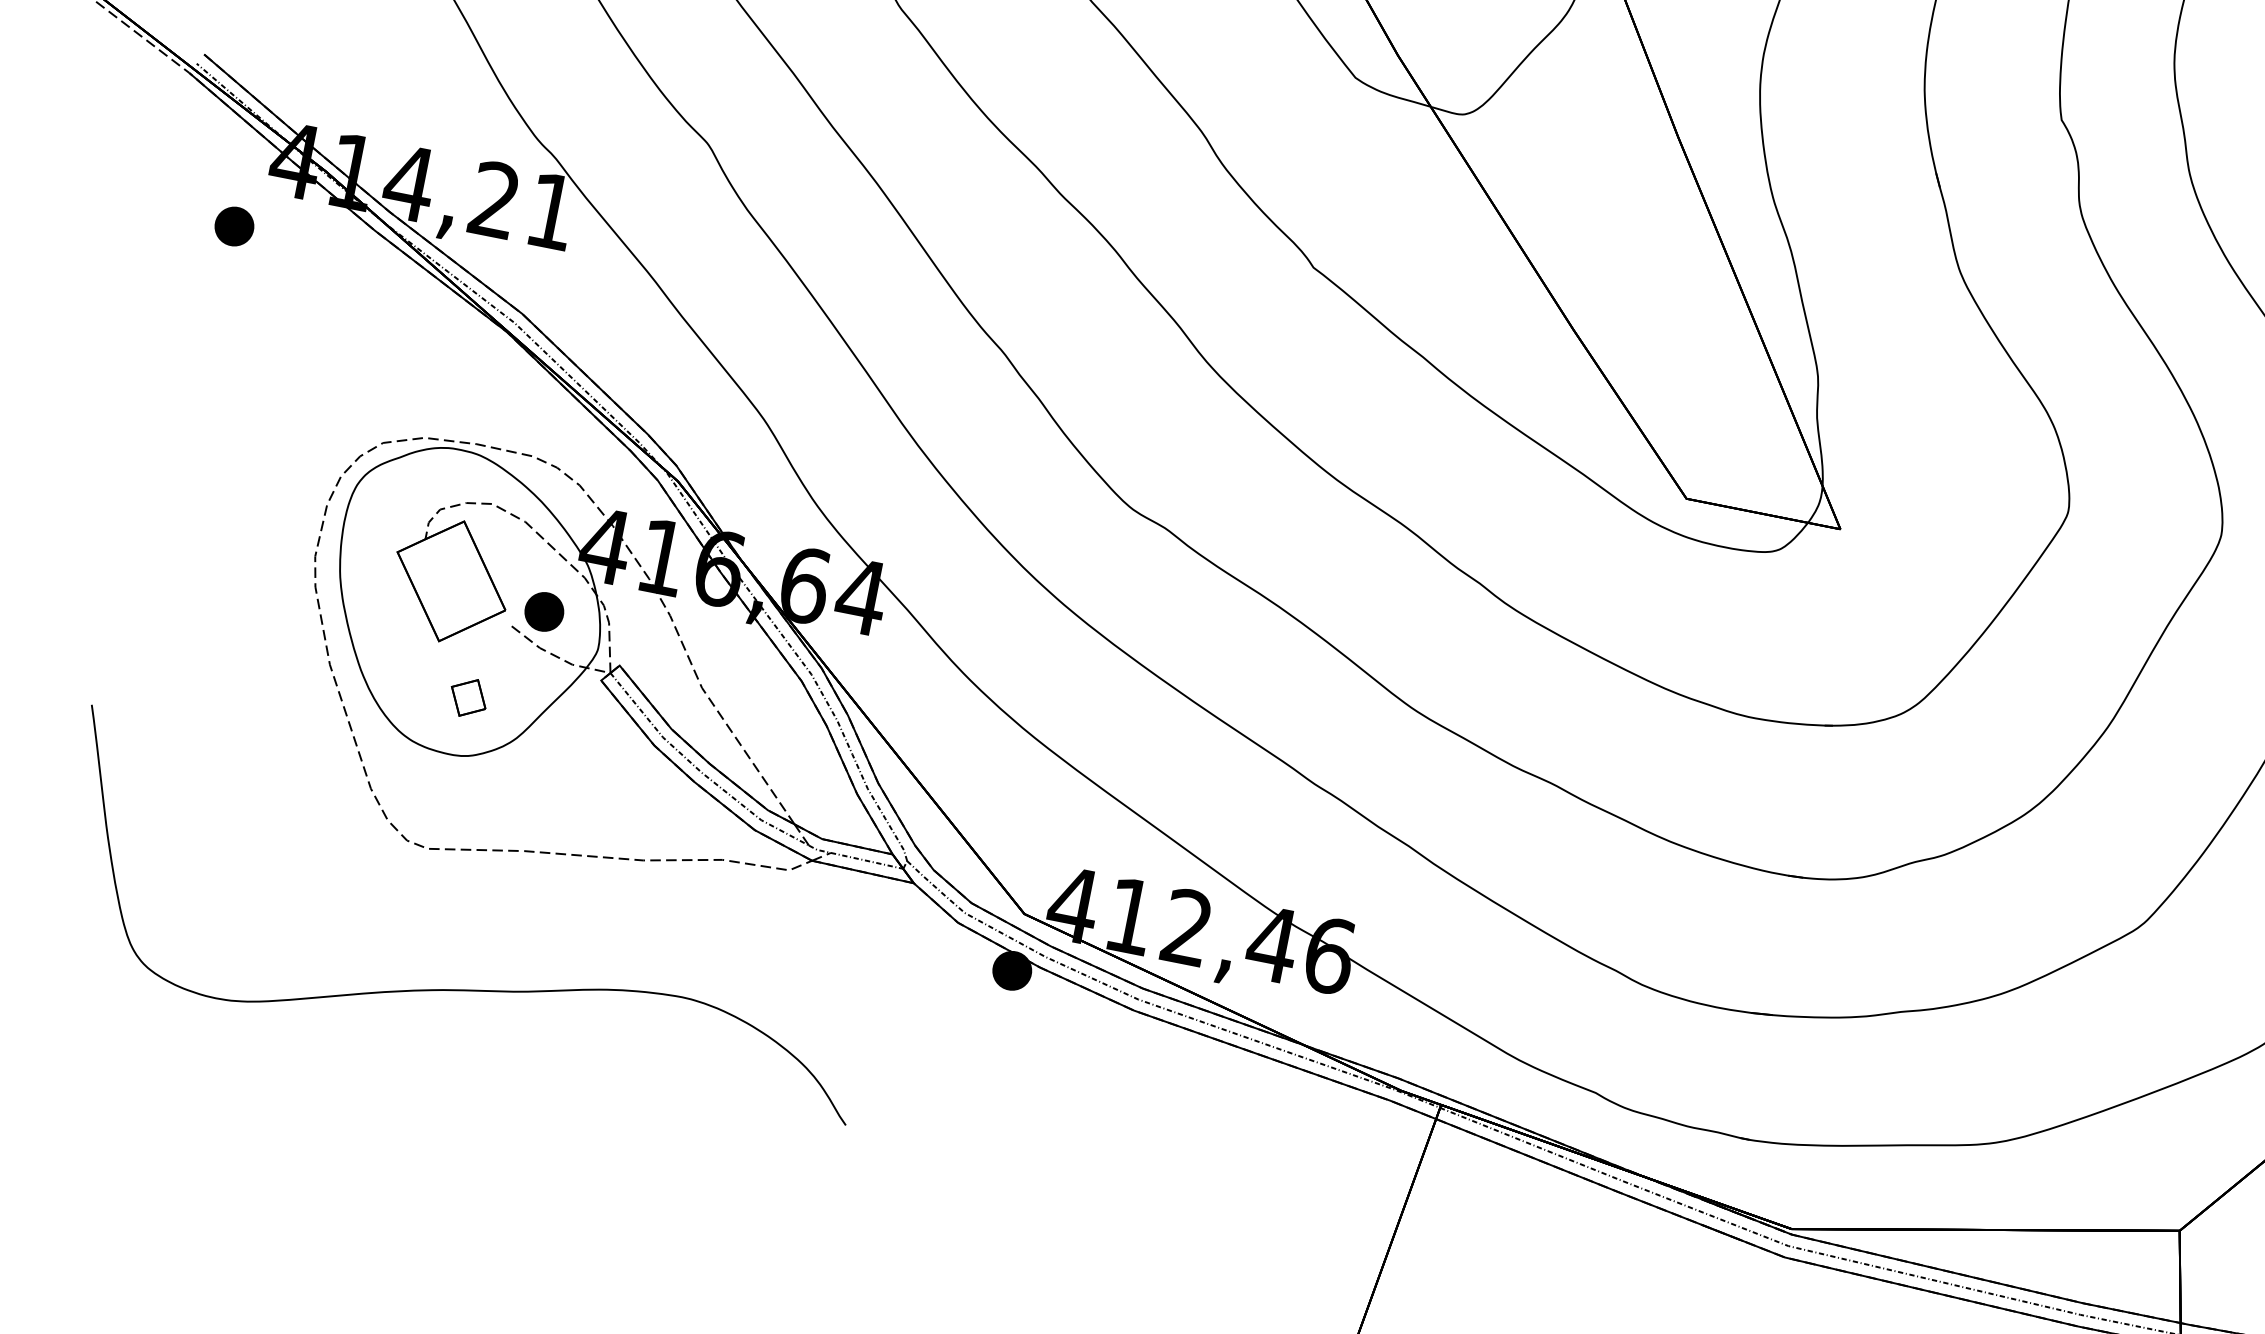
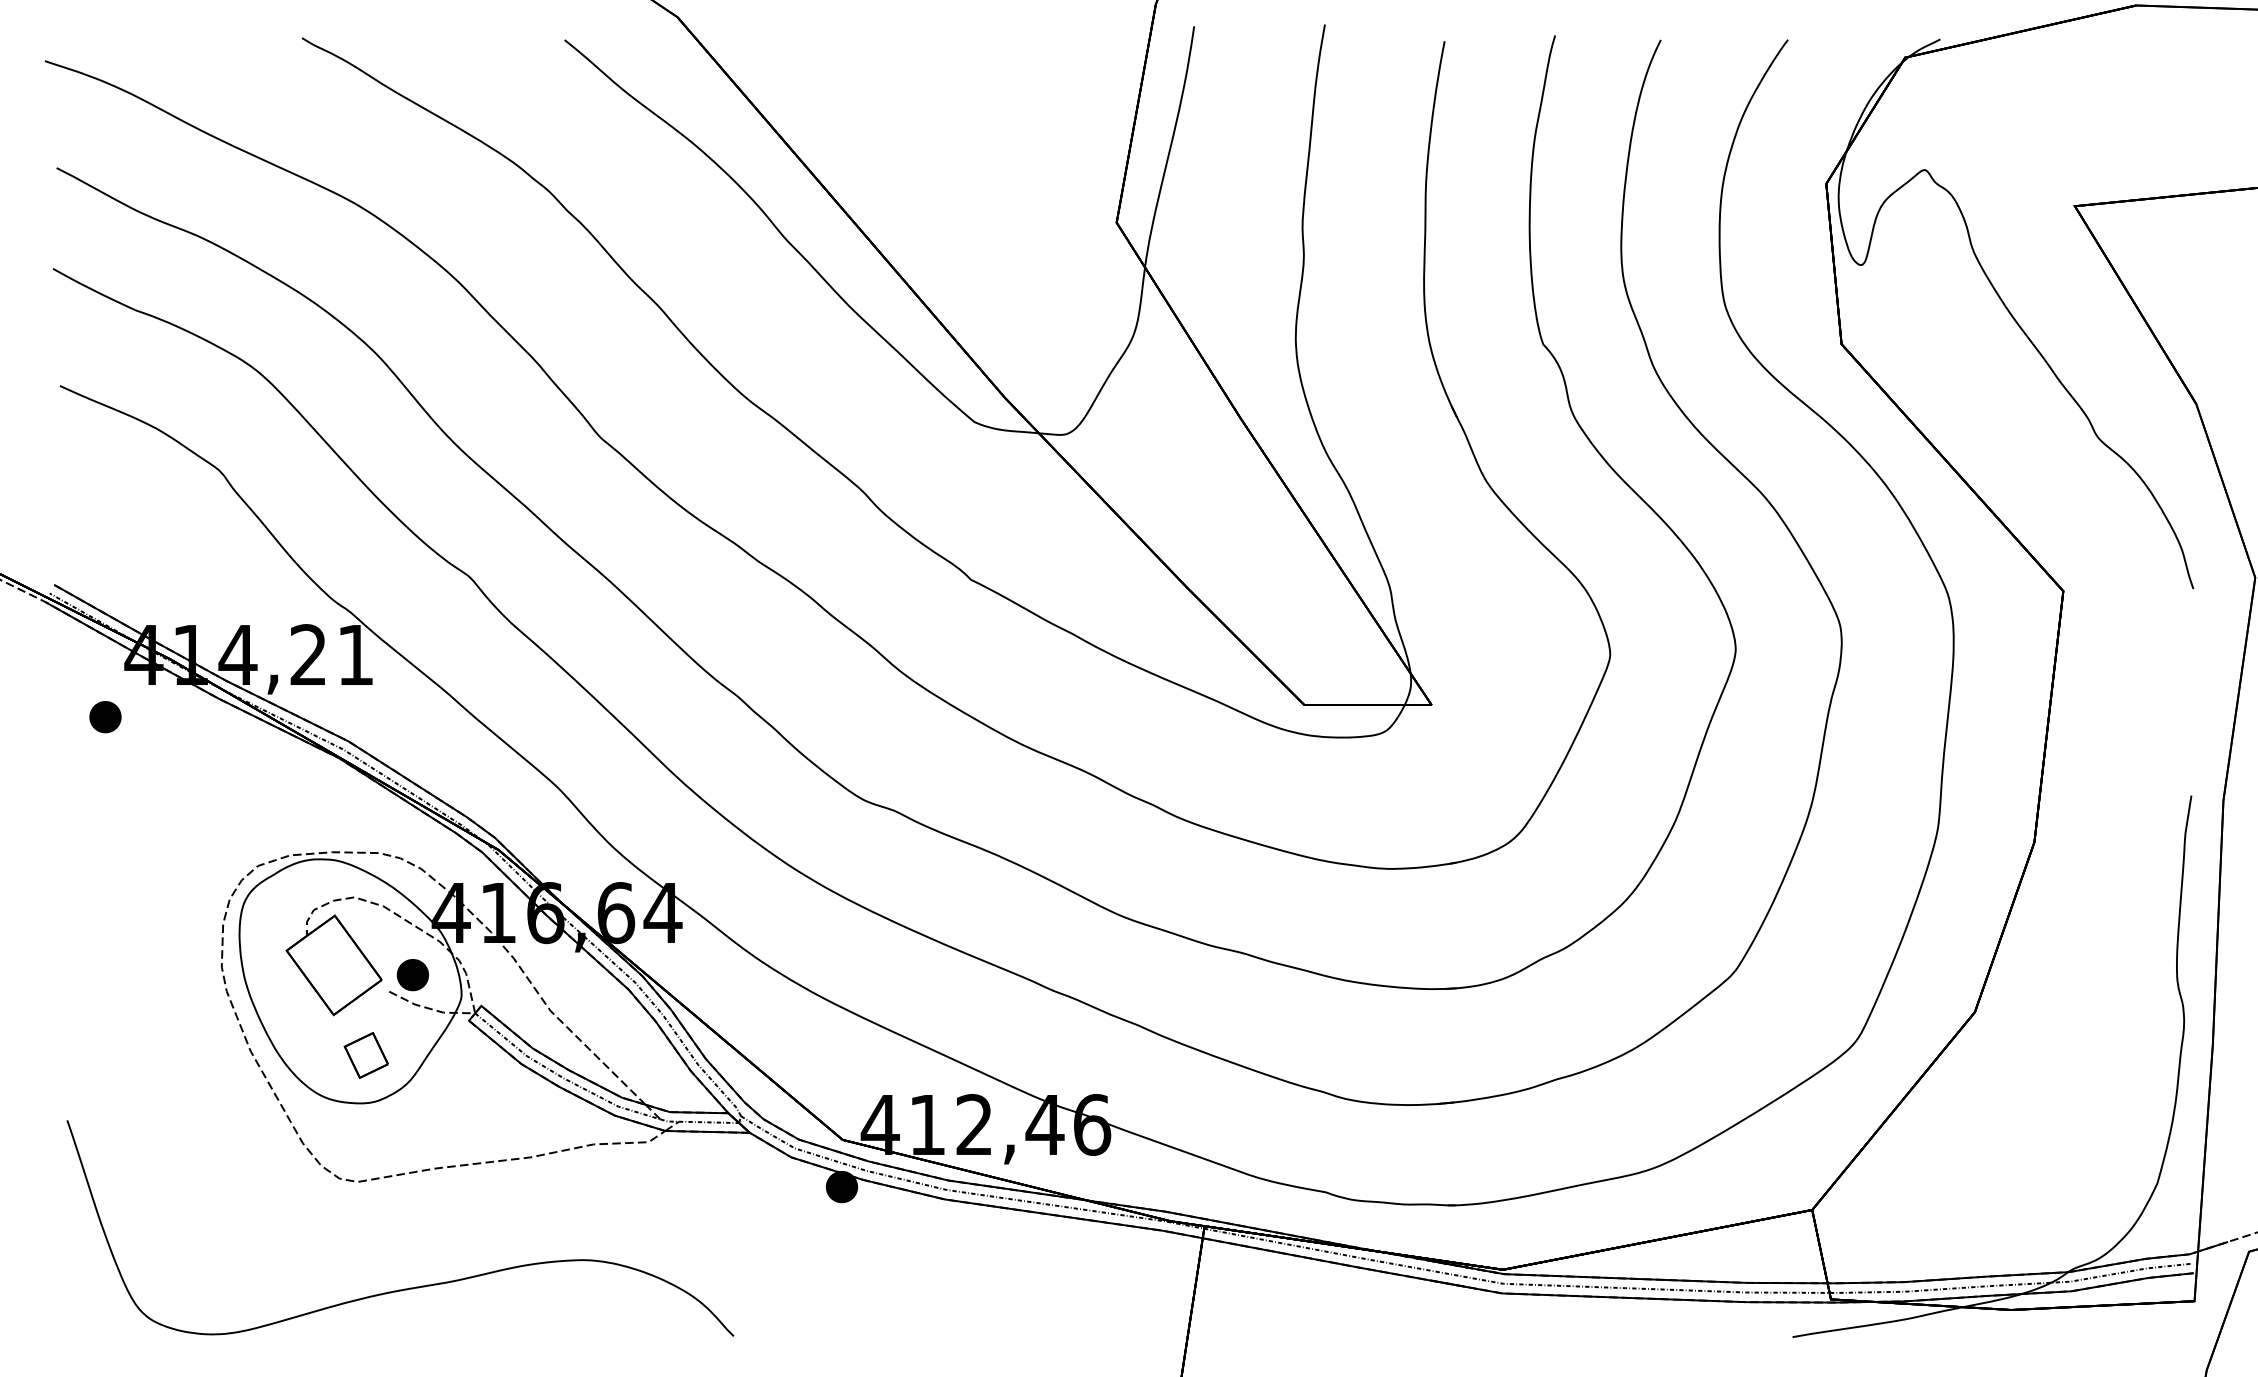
part: (467, 697) -> (365, 1055), size x1.43

